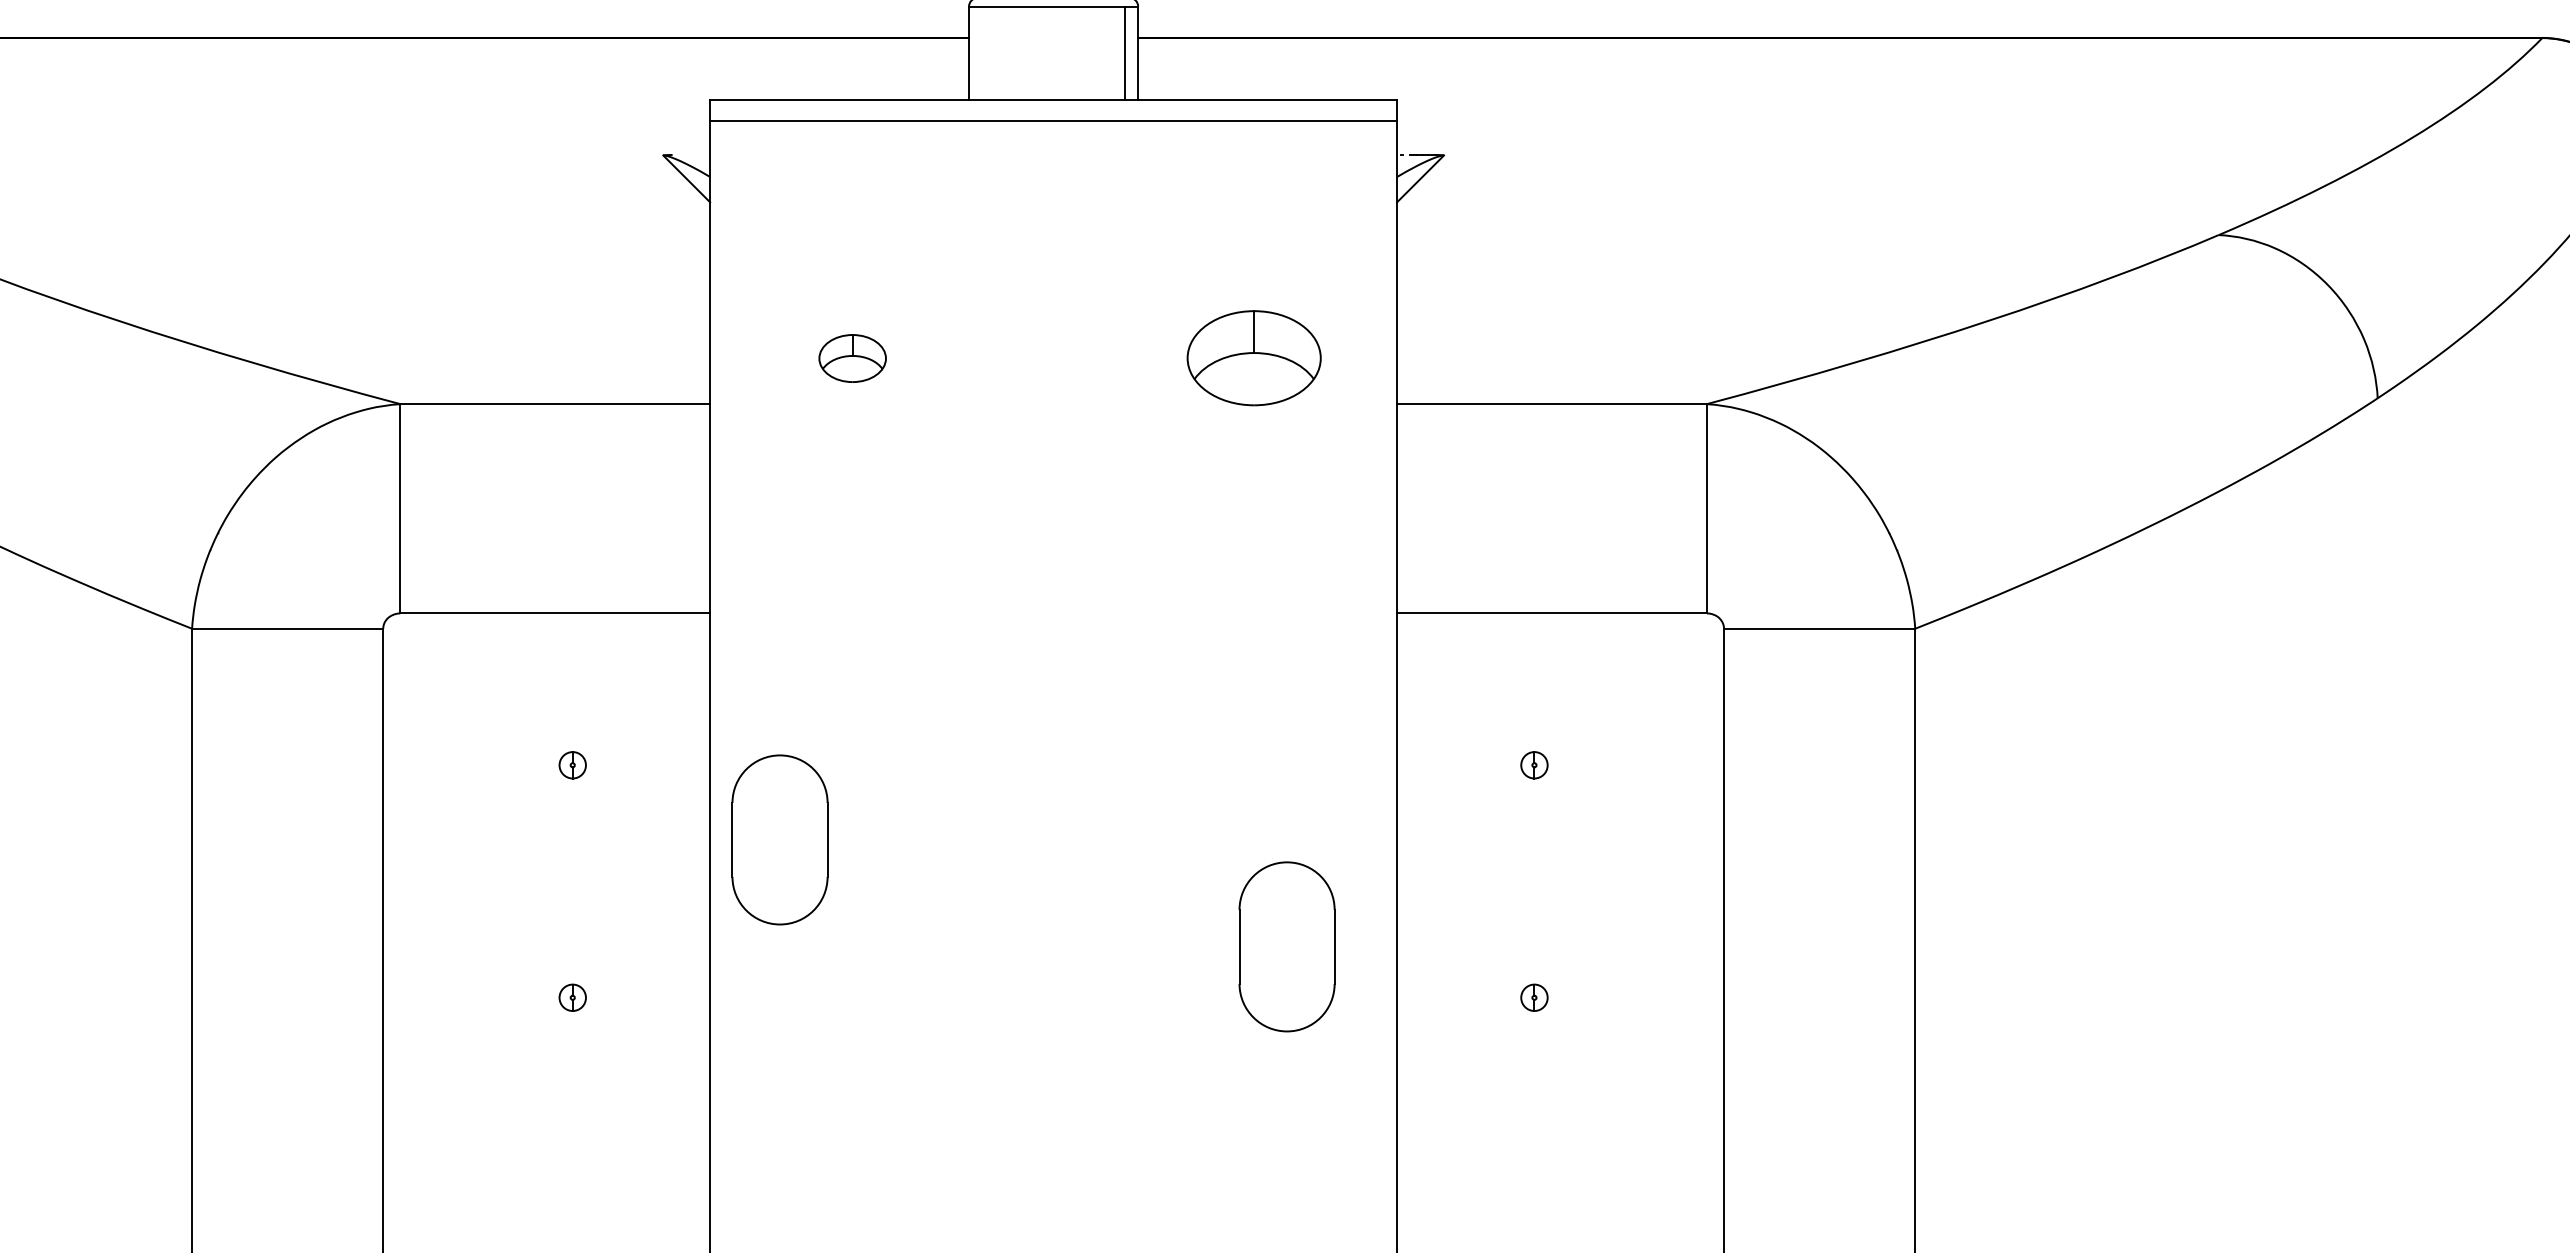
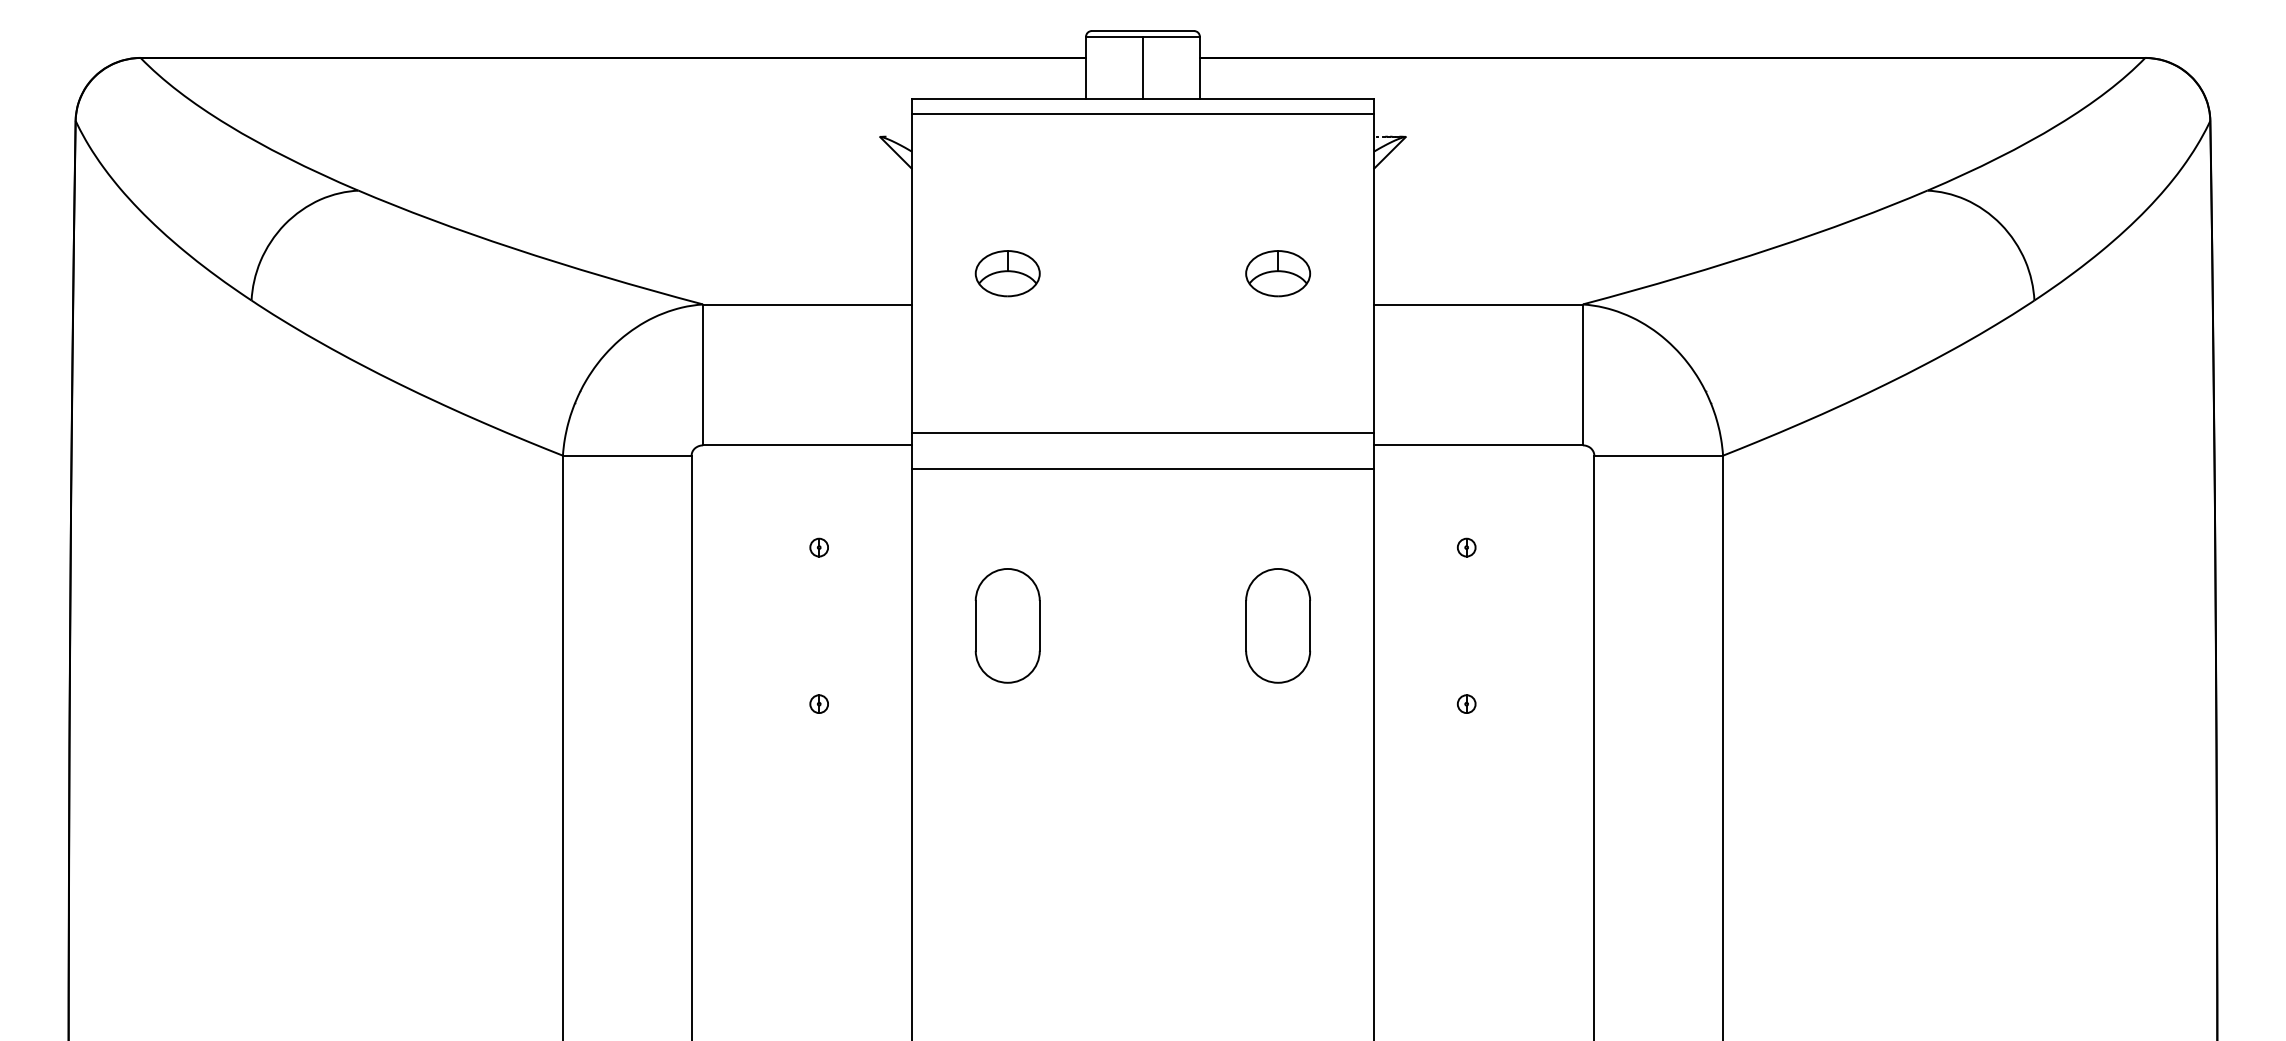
line: (1124, 52) -> (1142, 67), moved
part: (852, 358) -> (1007, 273), size x1.43
part: (1254, 358) -> (1278, 273), size x0.71
line: (1052, 595) -> (1142, 433), added
line: (1052, 647) -> (1142, 468), added
part: (779, 839) -> (1007, 625), moved
part: (1287, 946) -> (1278, 625), moved

